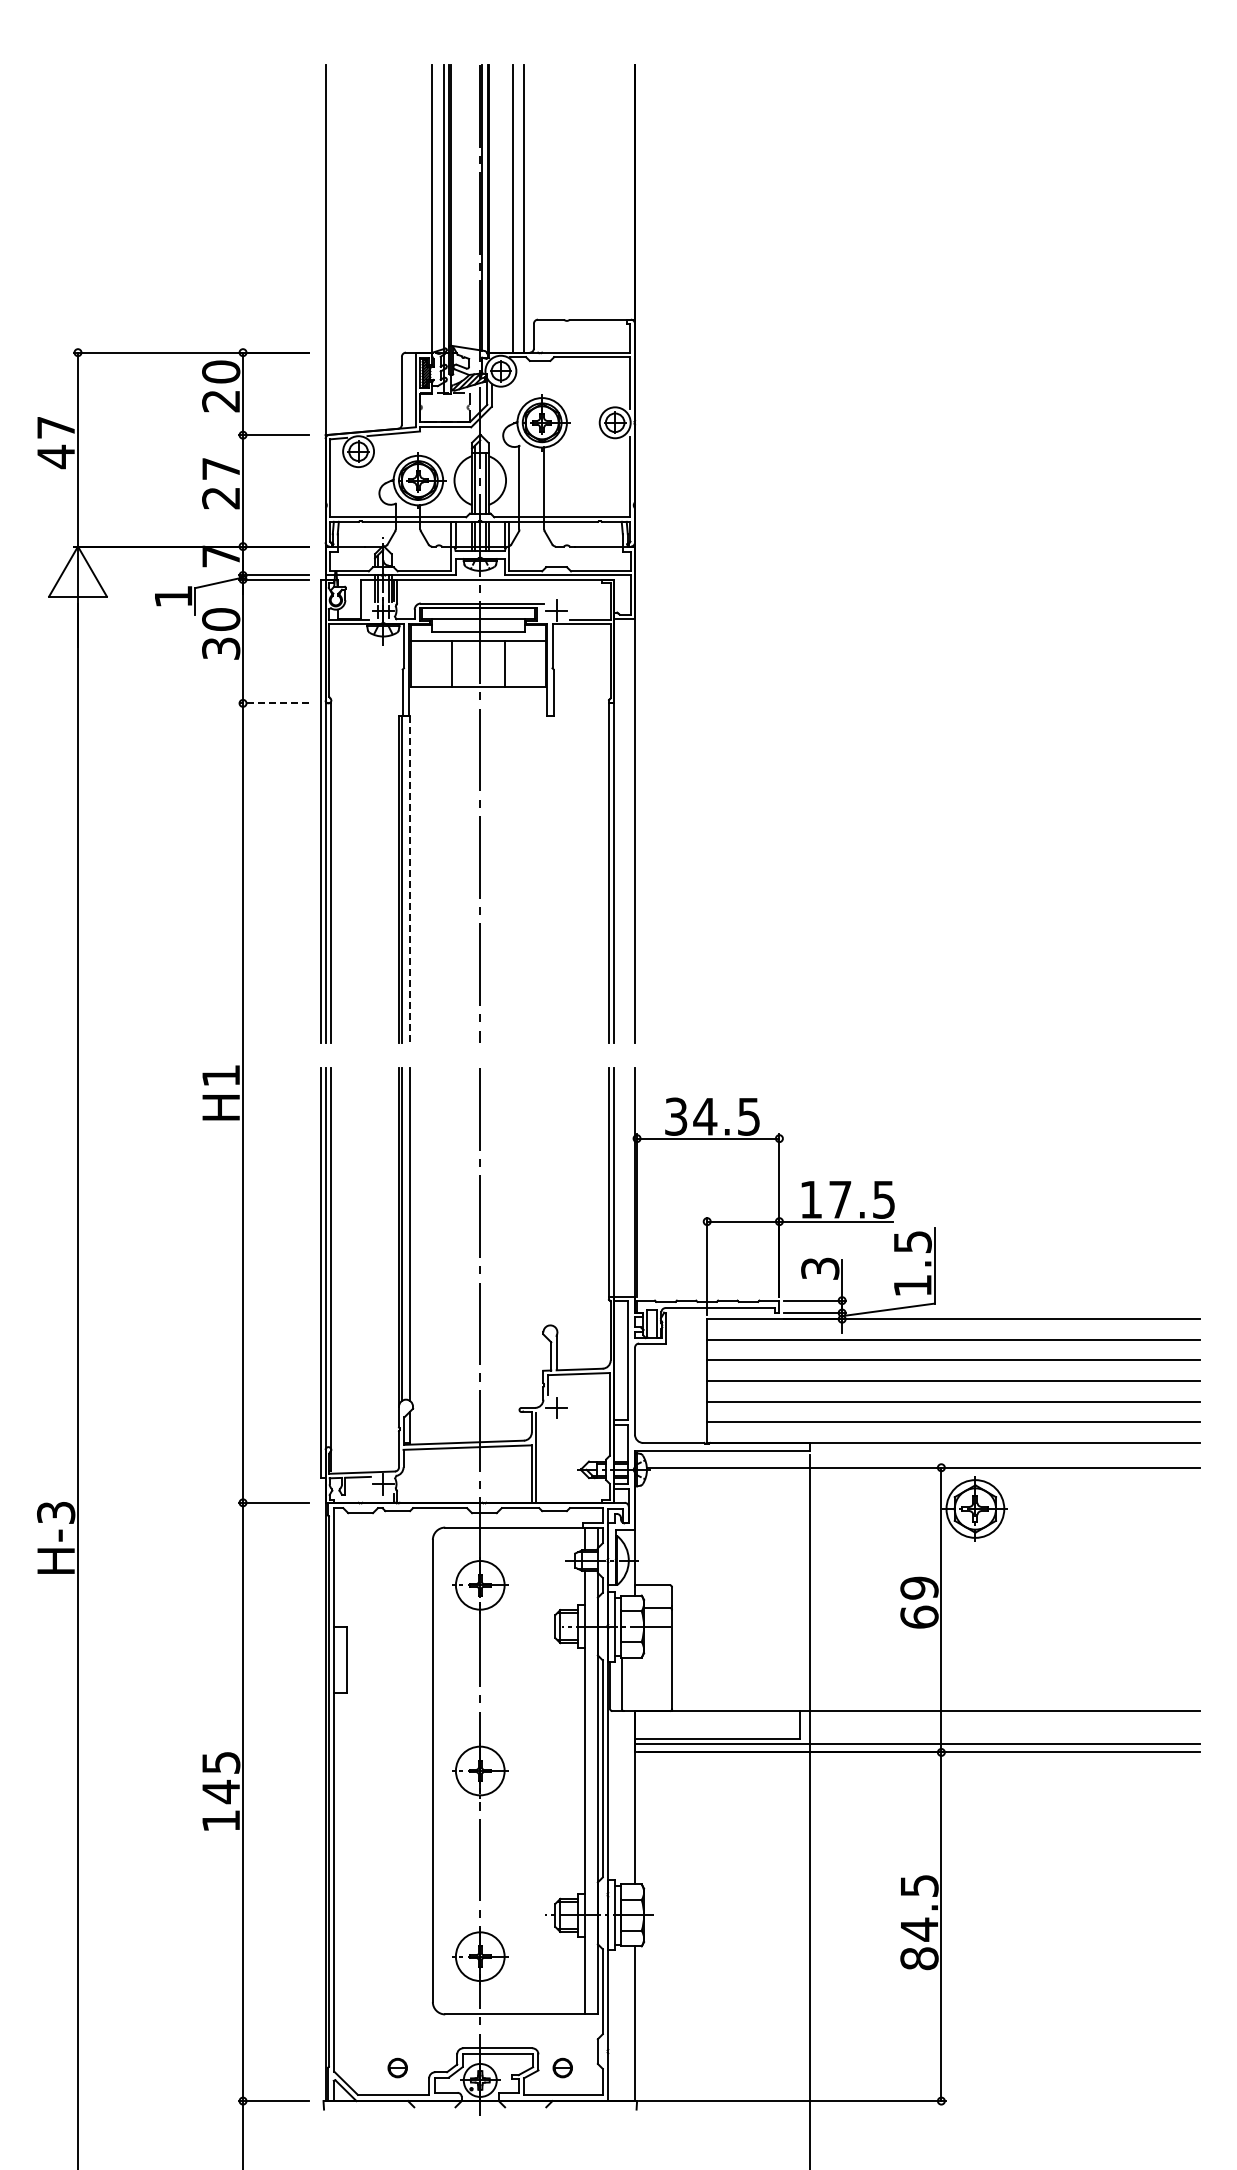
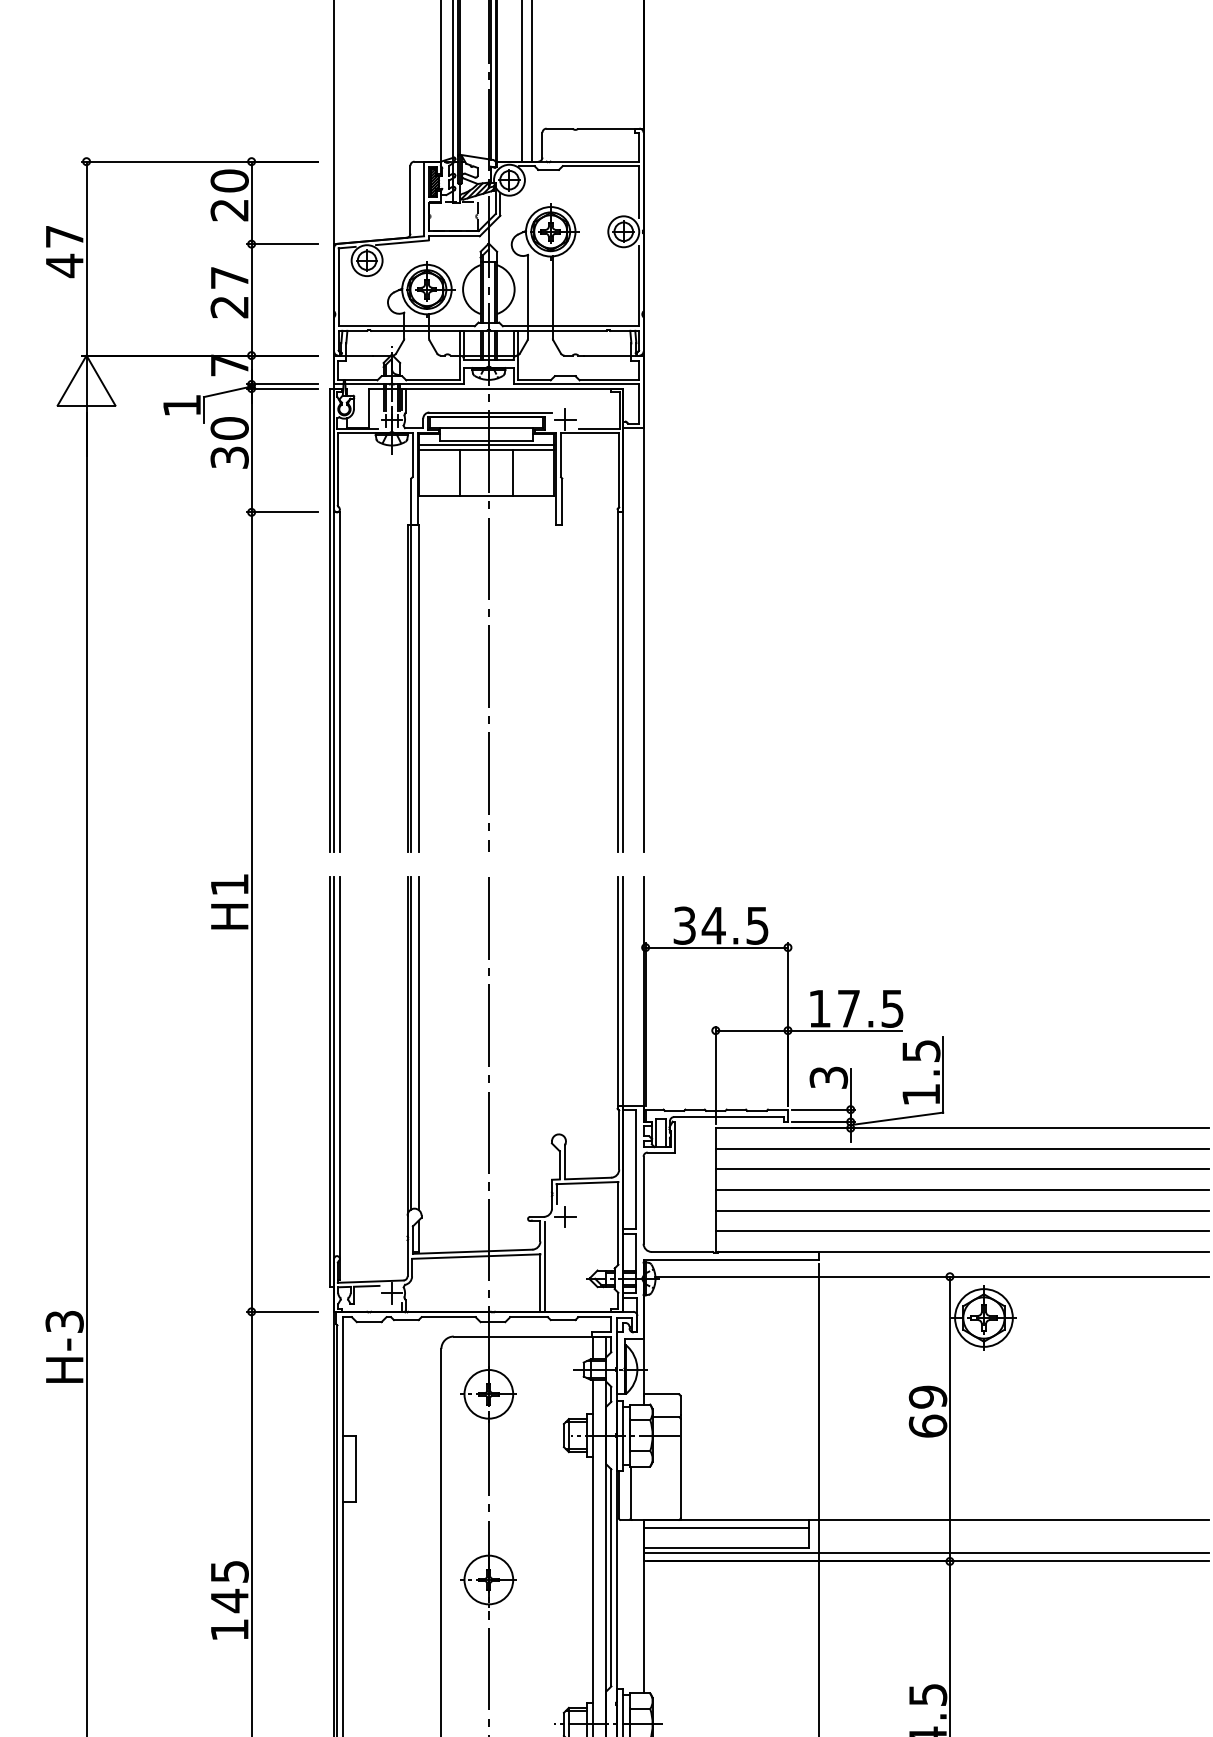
line: (477, 635) -> (486, 444), added
line: (273, 703) -> (282, 512), dashed -> solid
line: (410, 879) -> (419, 688), dashed -> solid
line: (717, 1719) -> (726, 1528), added

